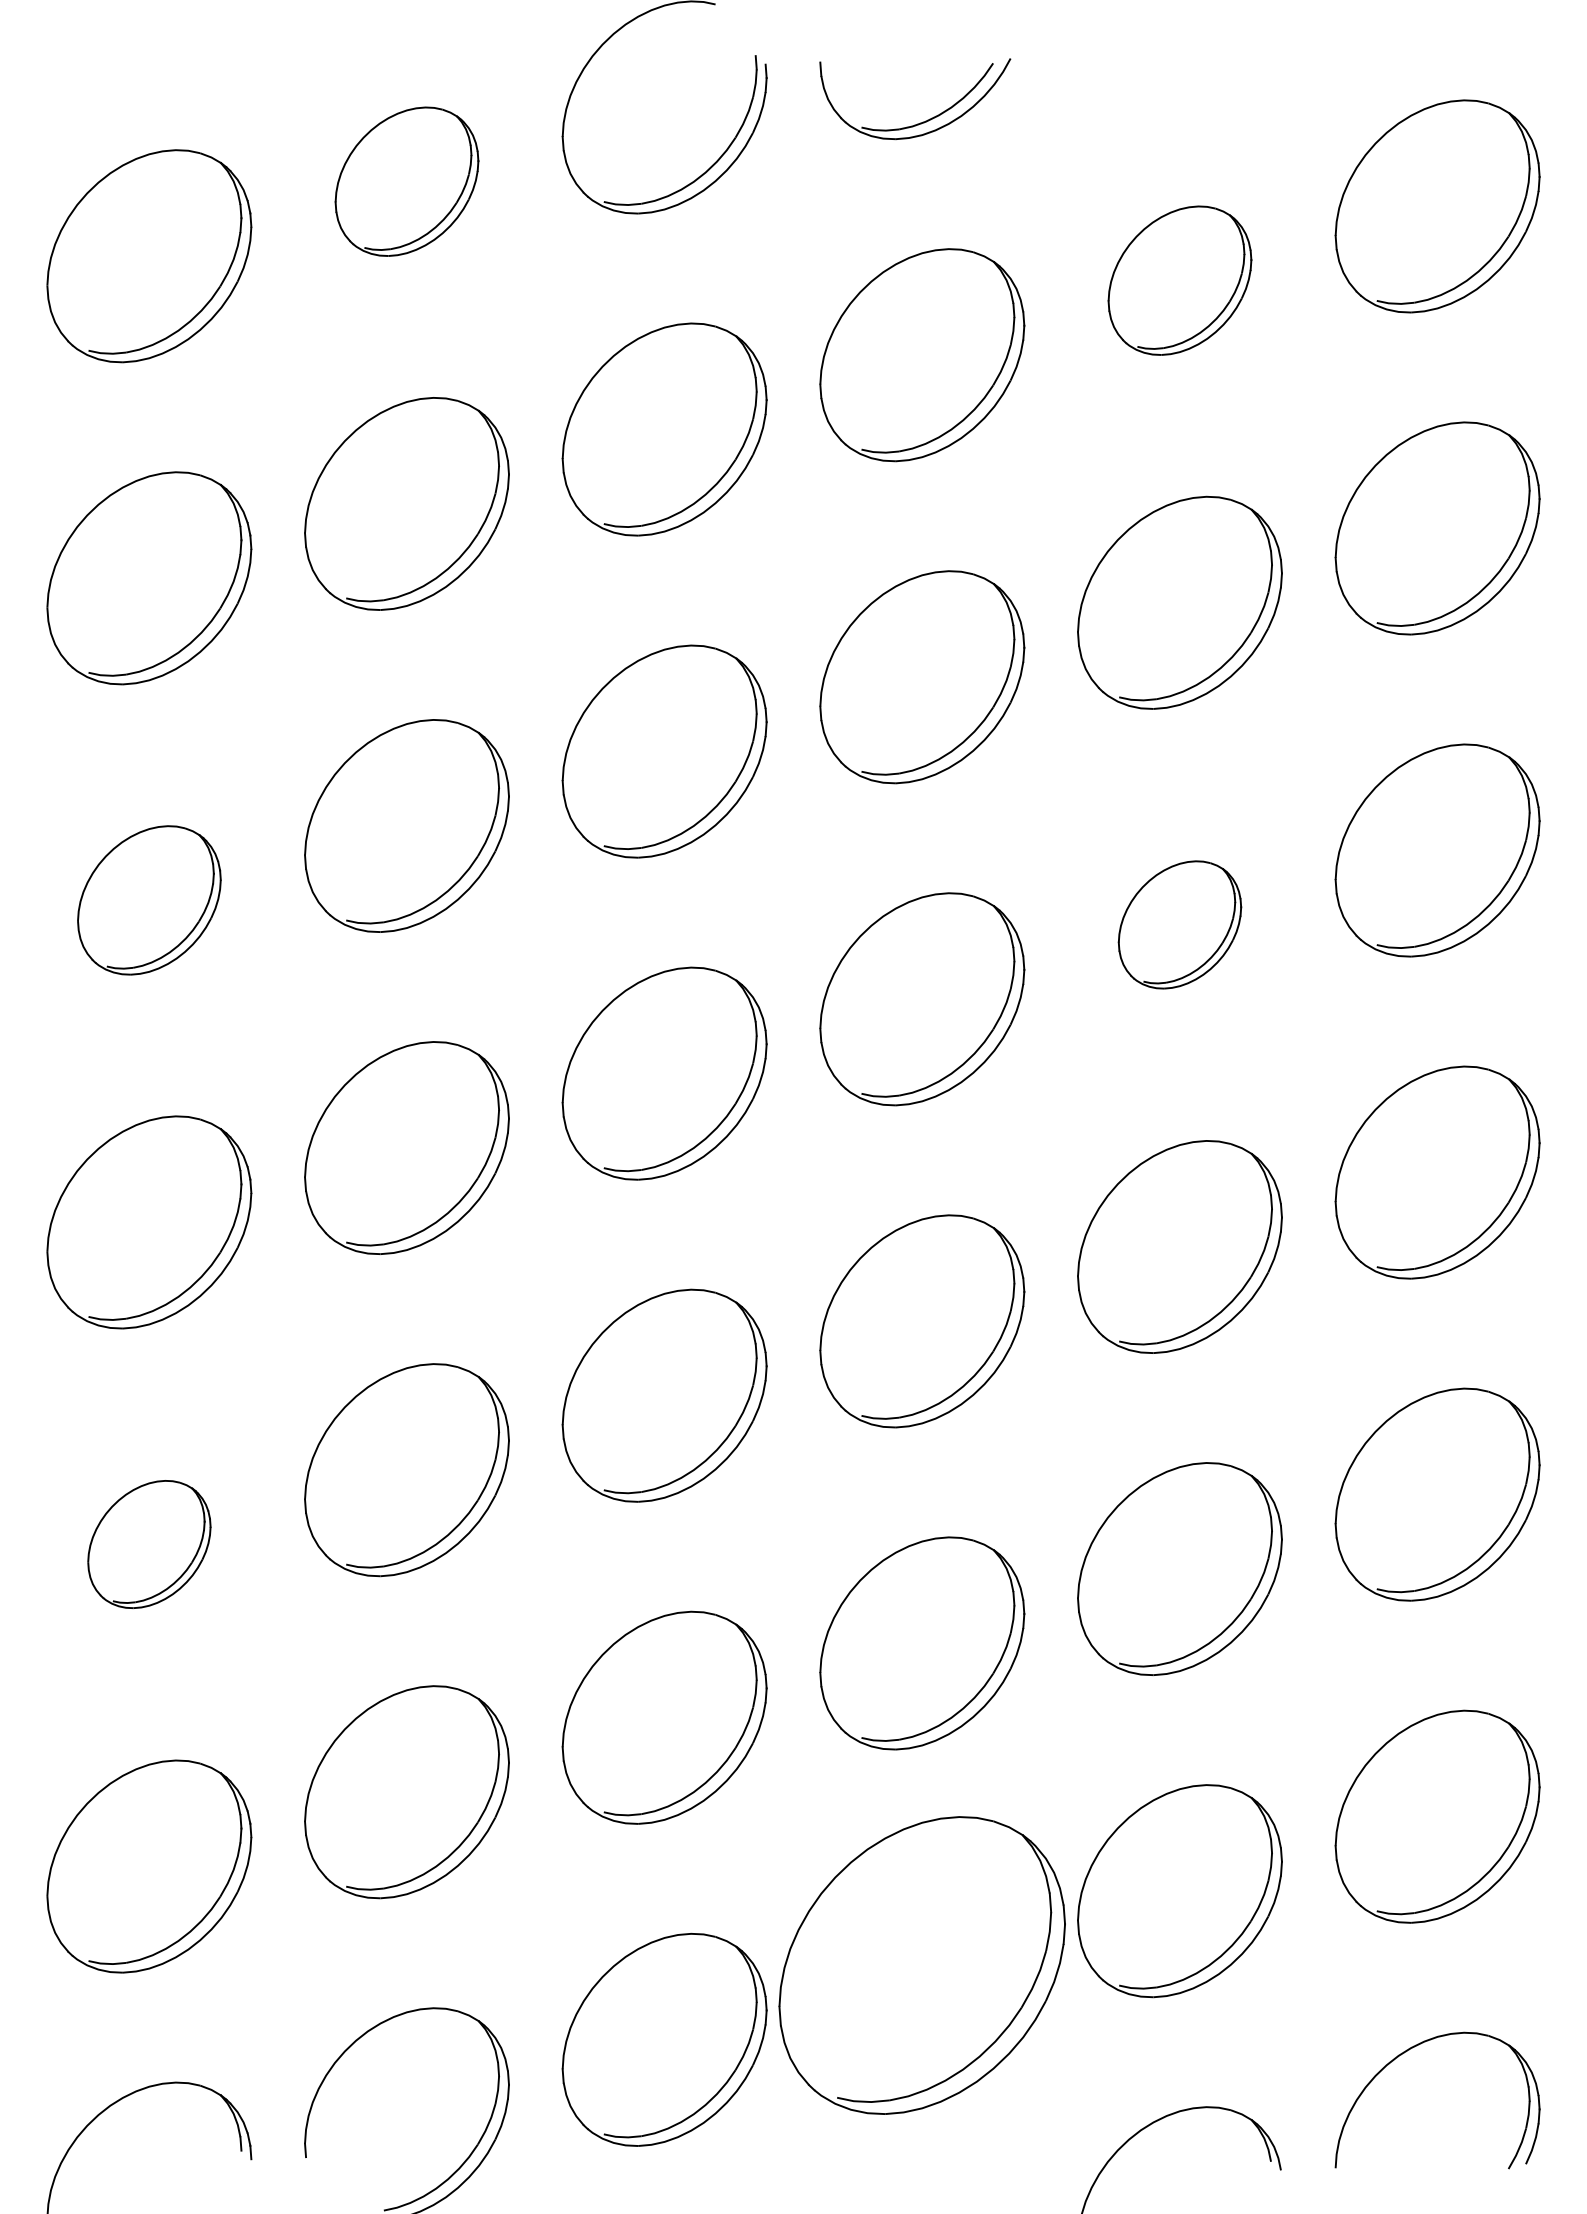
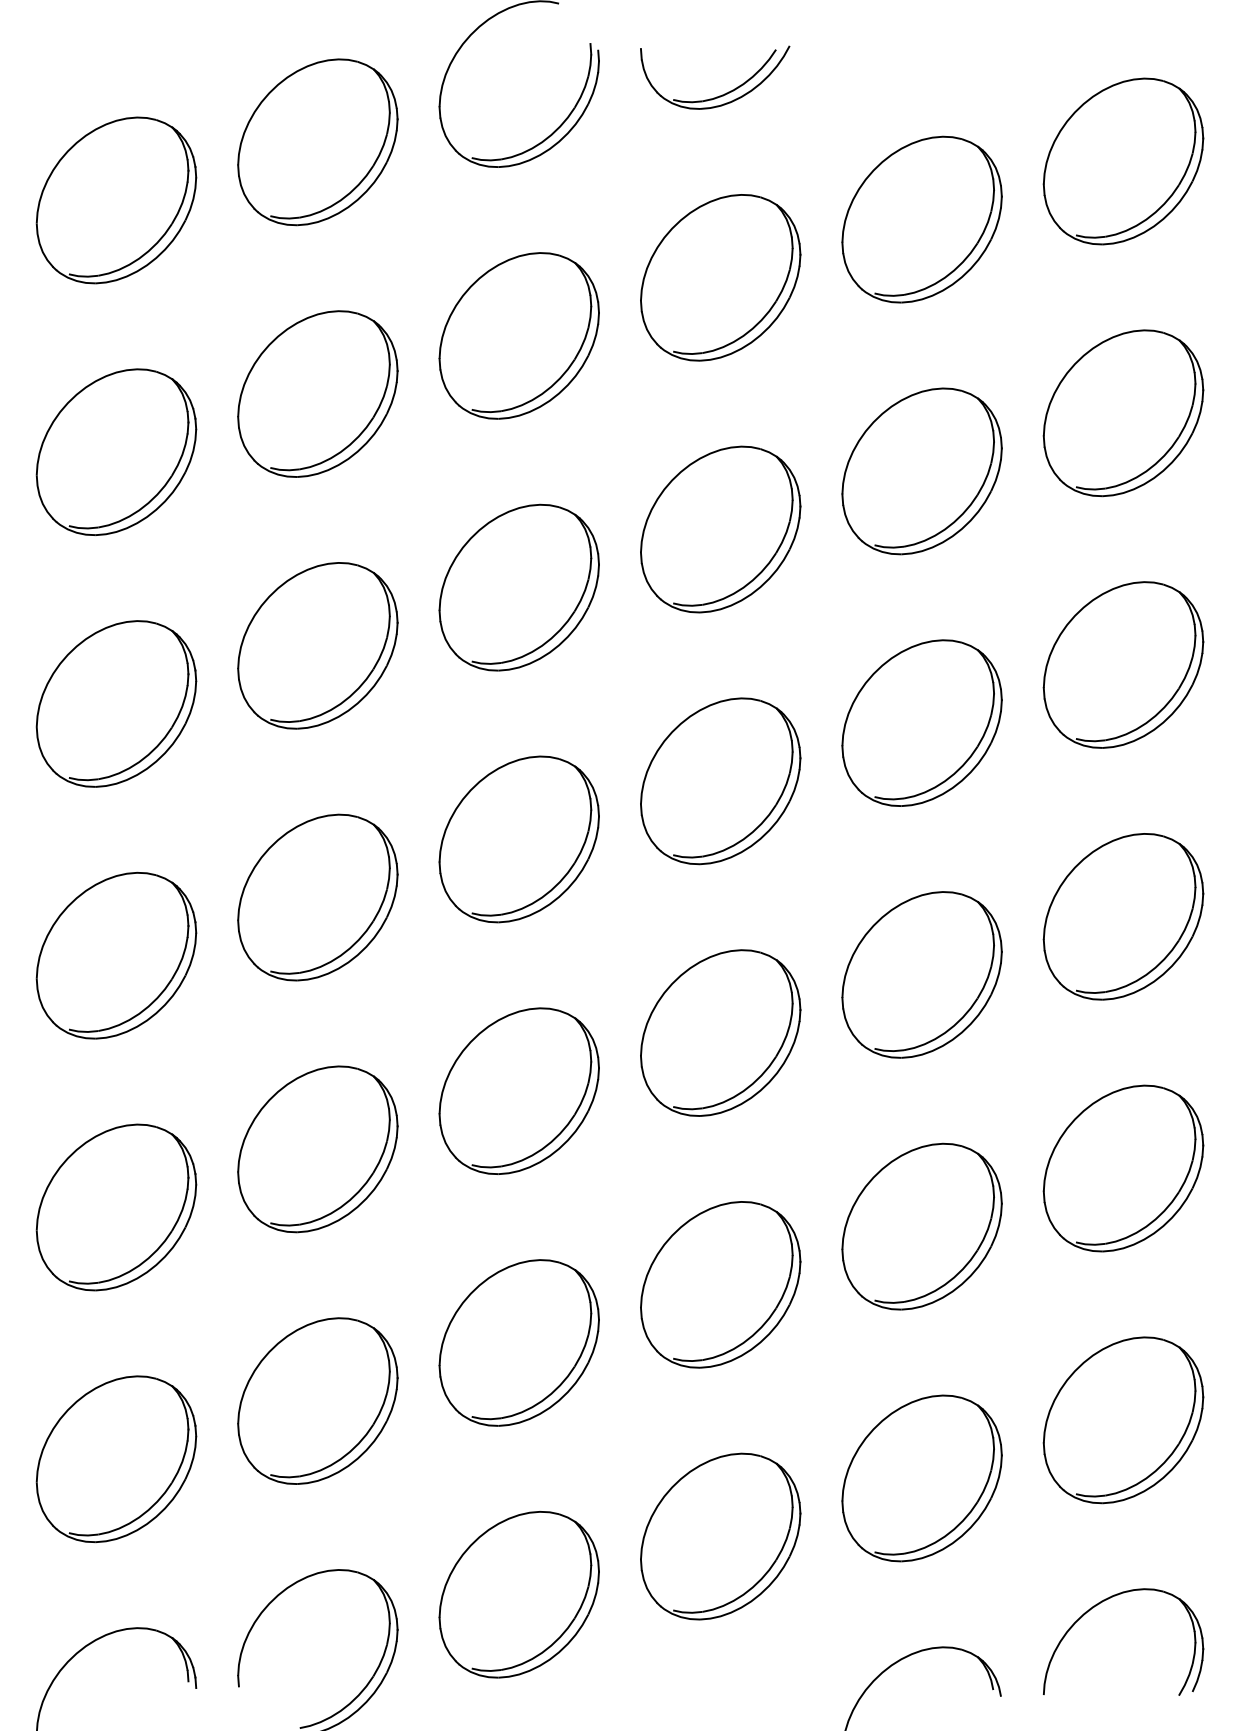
part: (406, 181) -> (317, 142), size x1.43
part: (1179, 280) -> (921, 219), size x1.43
part: (149, 900) -> (116, 704), size x1.43
part: (1179, 924) -> (921, 722), size x1.67
part: (149, 1544) -> (116, 1207), size x1.67
part: (922, 1965) -> (720, 1536), size x0.71

